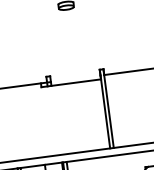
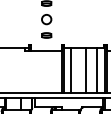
part: (70, 43) -> (46, 26), added
line: (143, 106) -> (85, 70), added
line: (120, 109) -> (71, 70), added

